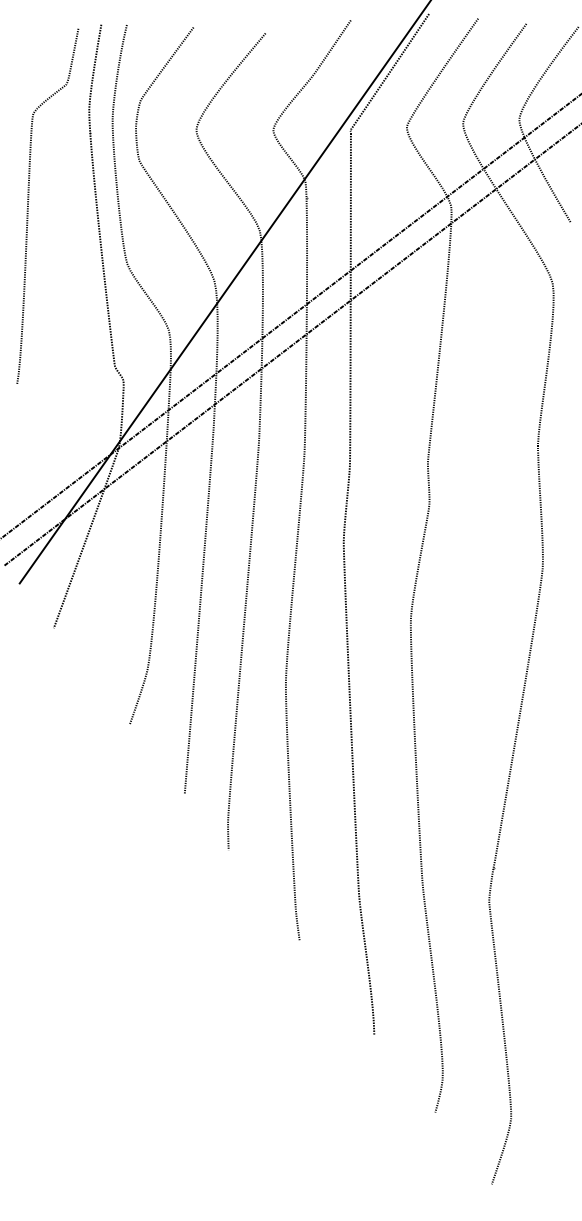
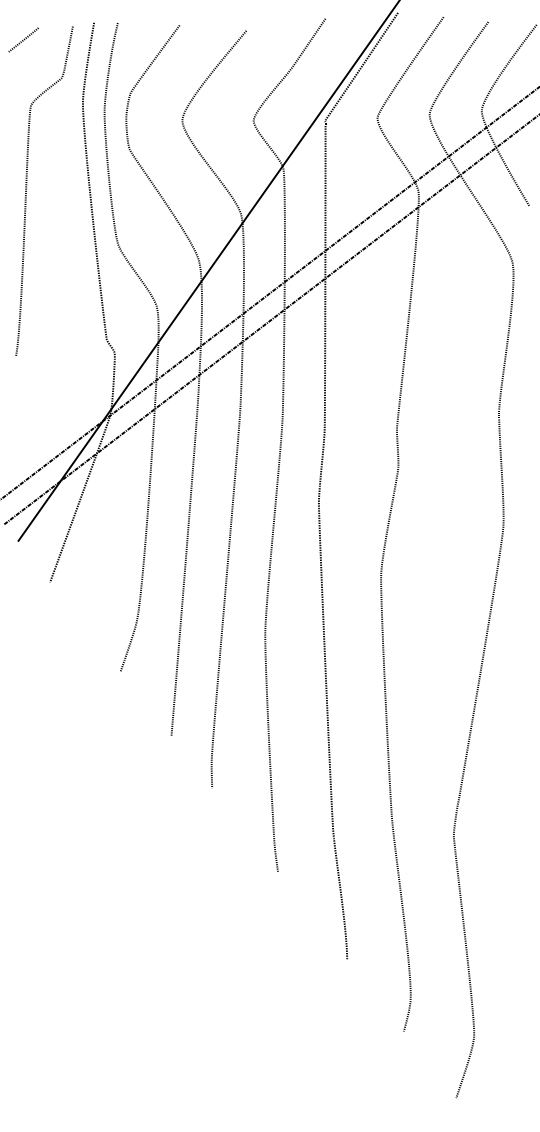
line: (25, 42) -> (23, 39), added

